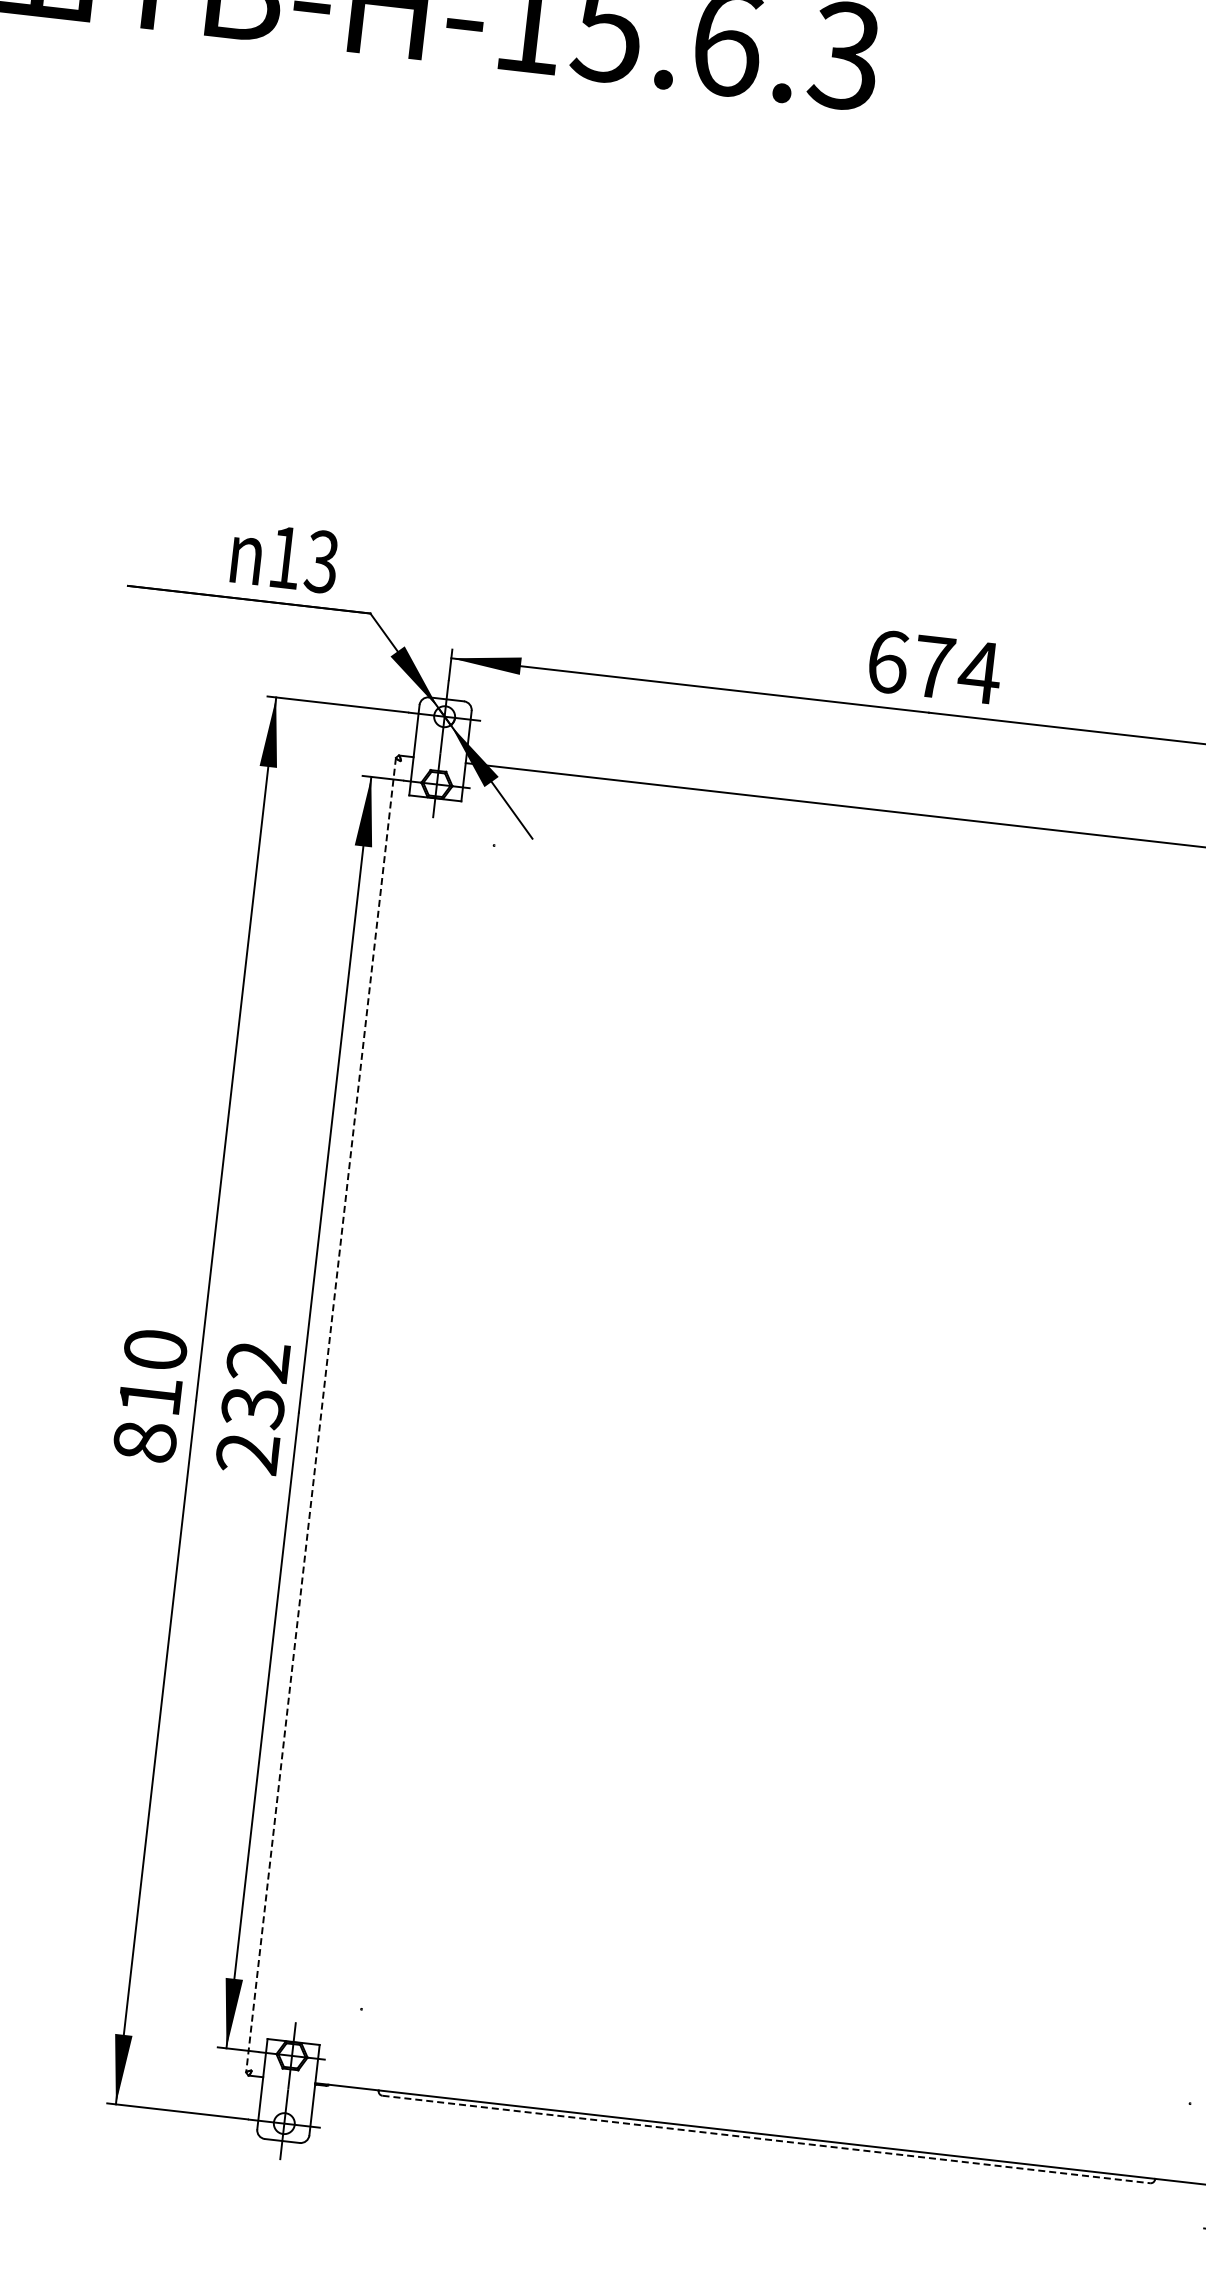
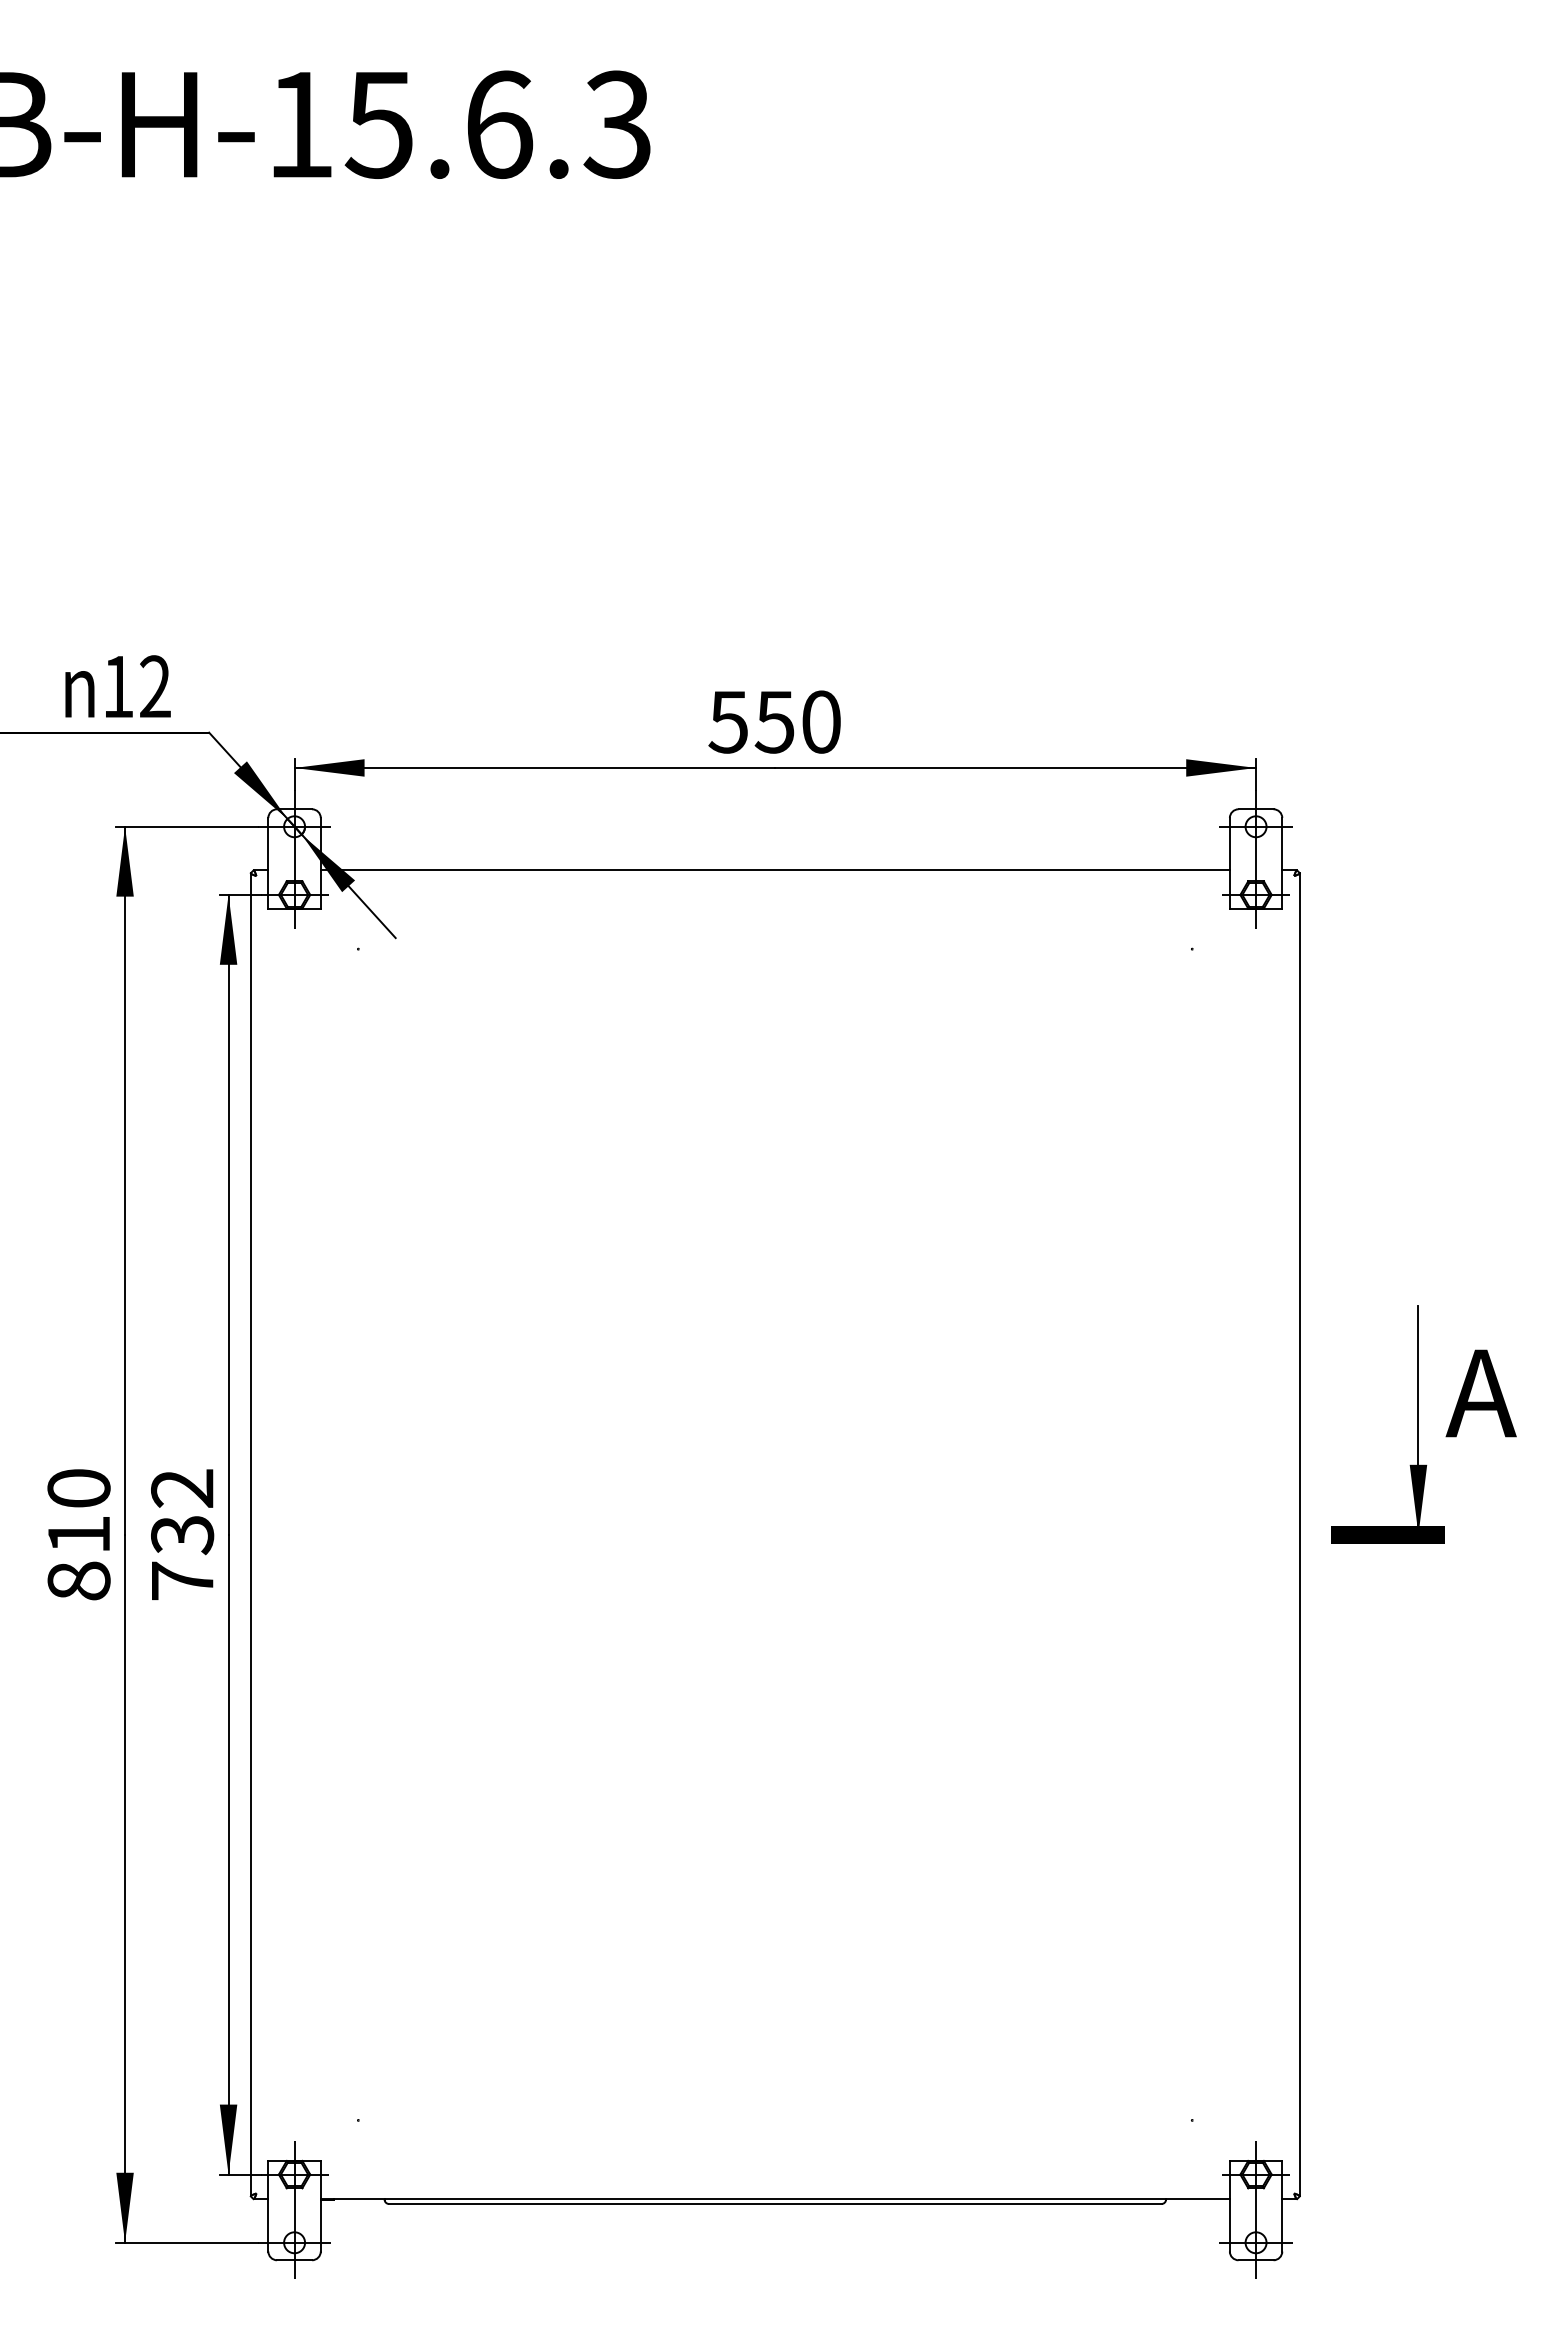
text: (321, 561) -> (154, 686), 13 -> 12
text: (934, 666) -> (775, 721), 674 -> 550
line: (320, 1414) -> (250, 1534), dashed -> solid
text: (247, 1452) -> (182, 1580), 232 -> 732
line: (766, 2139) -> (775, 2203), dashed -> solid

